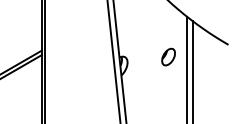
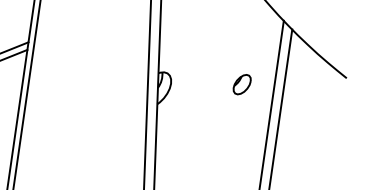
part: (168, 57) -> (241, 85), size x0.71

